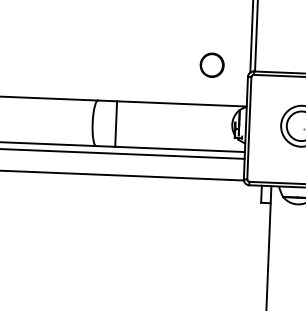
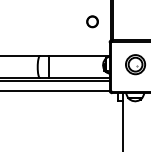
part: (212, 64) -> (92, 21), moved

